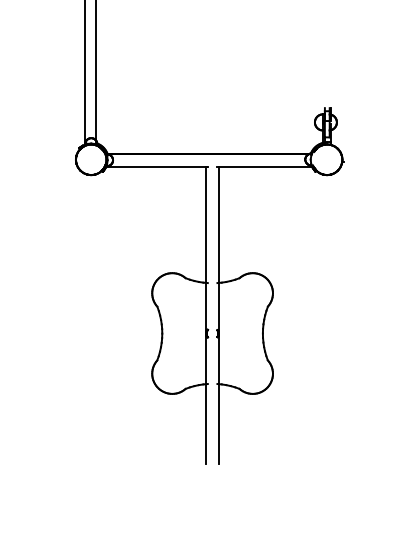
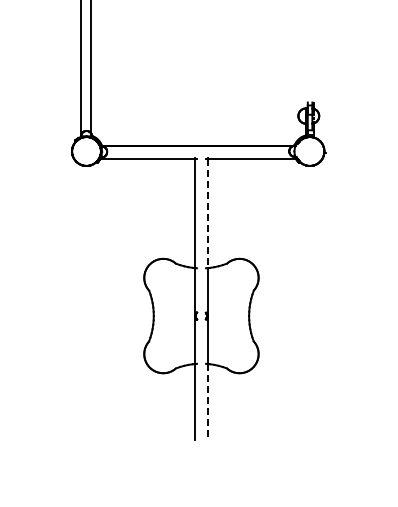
line: (218, 225) -> (207, 213), solid -> dashed
line: (218, 423) -> (207, 401), solid -> dashed

